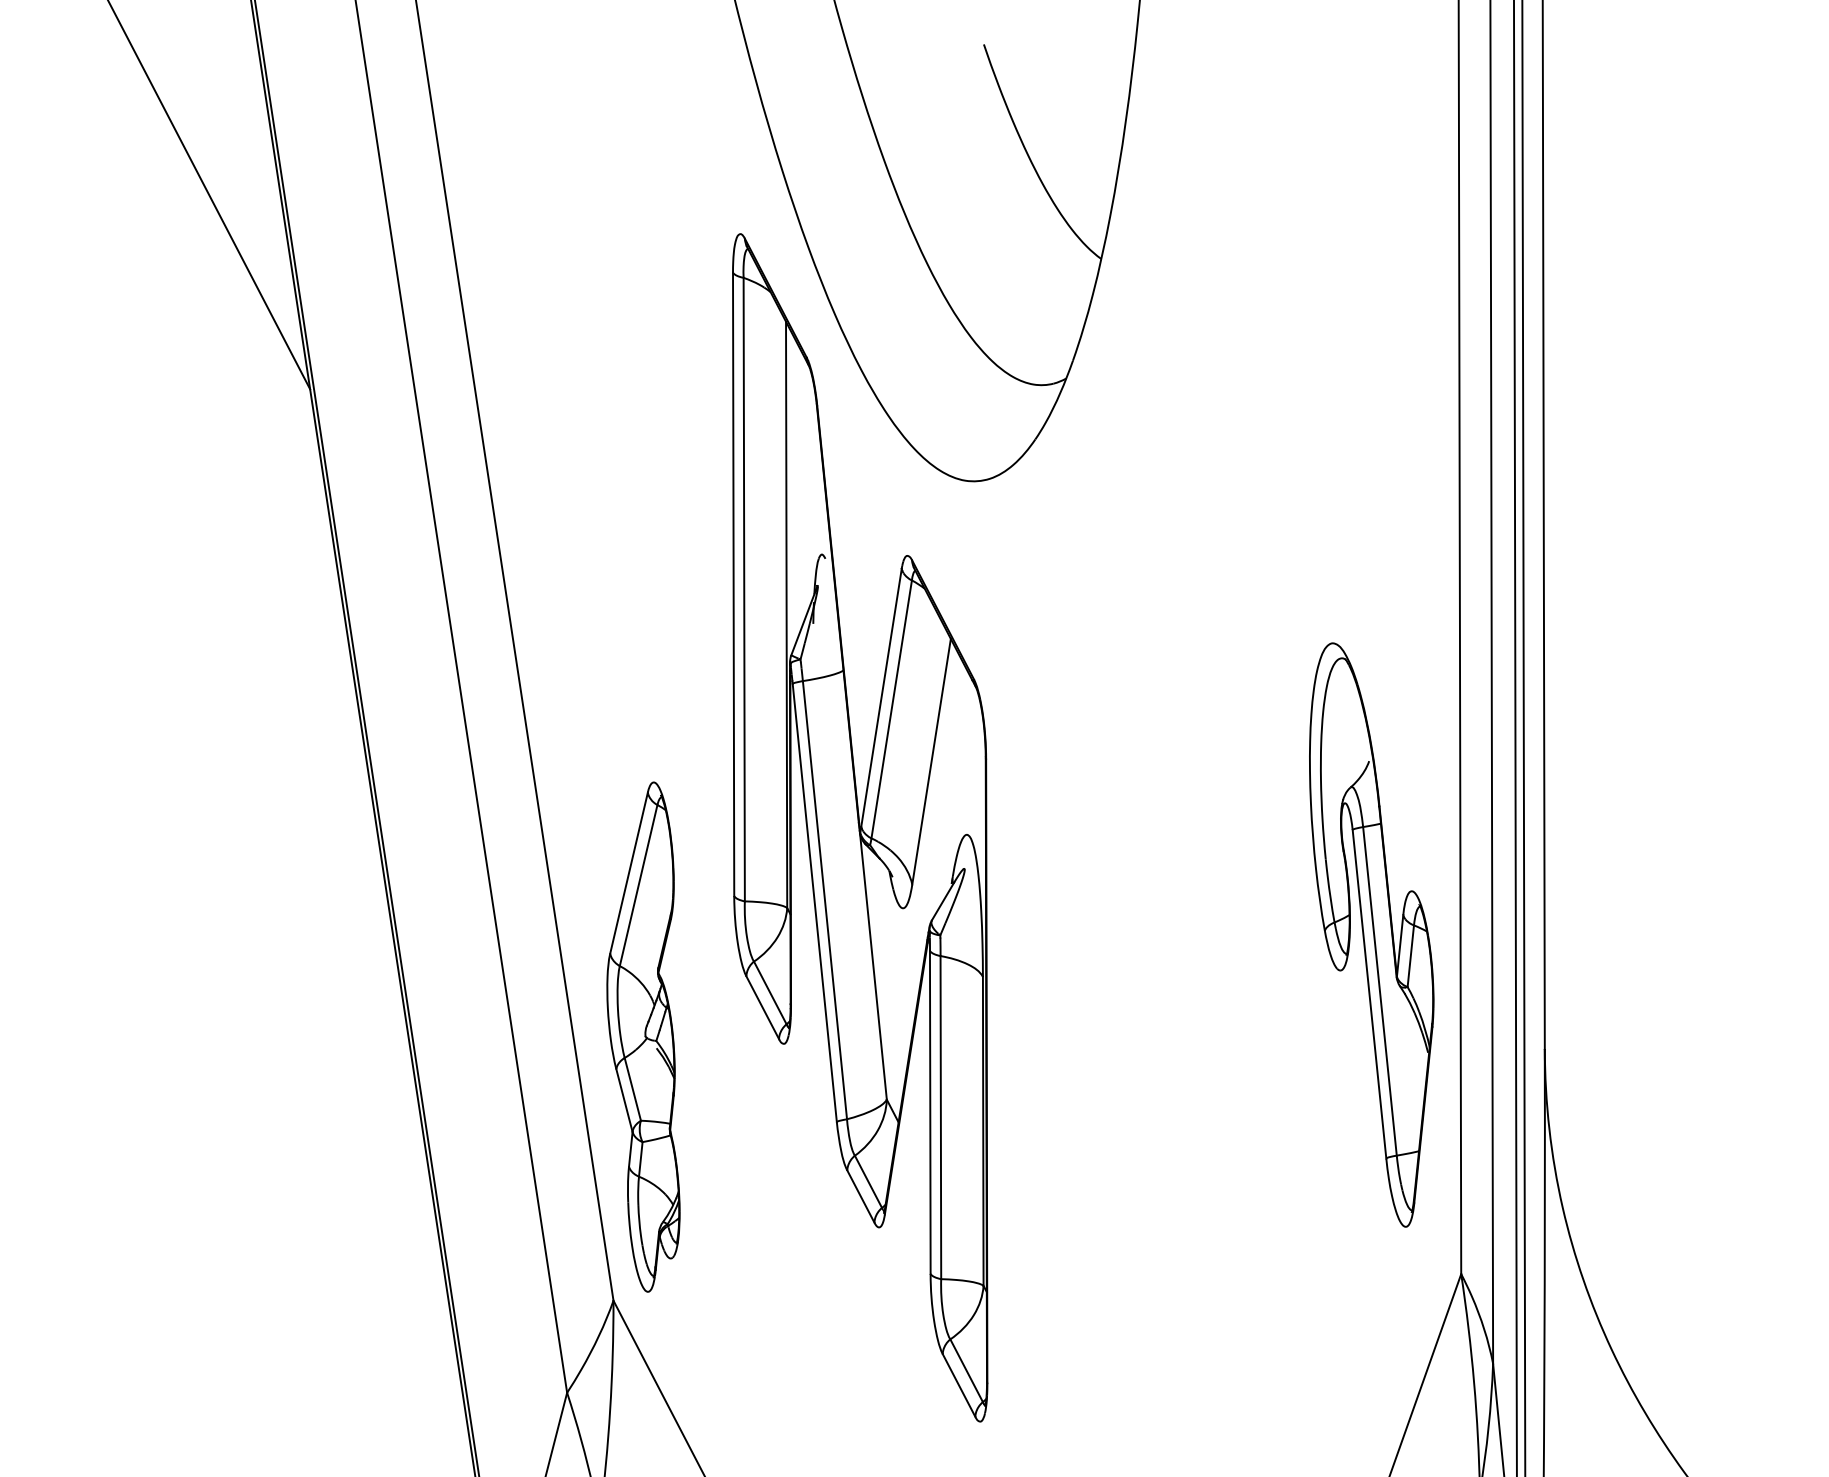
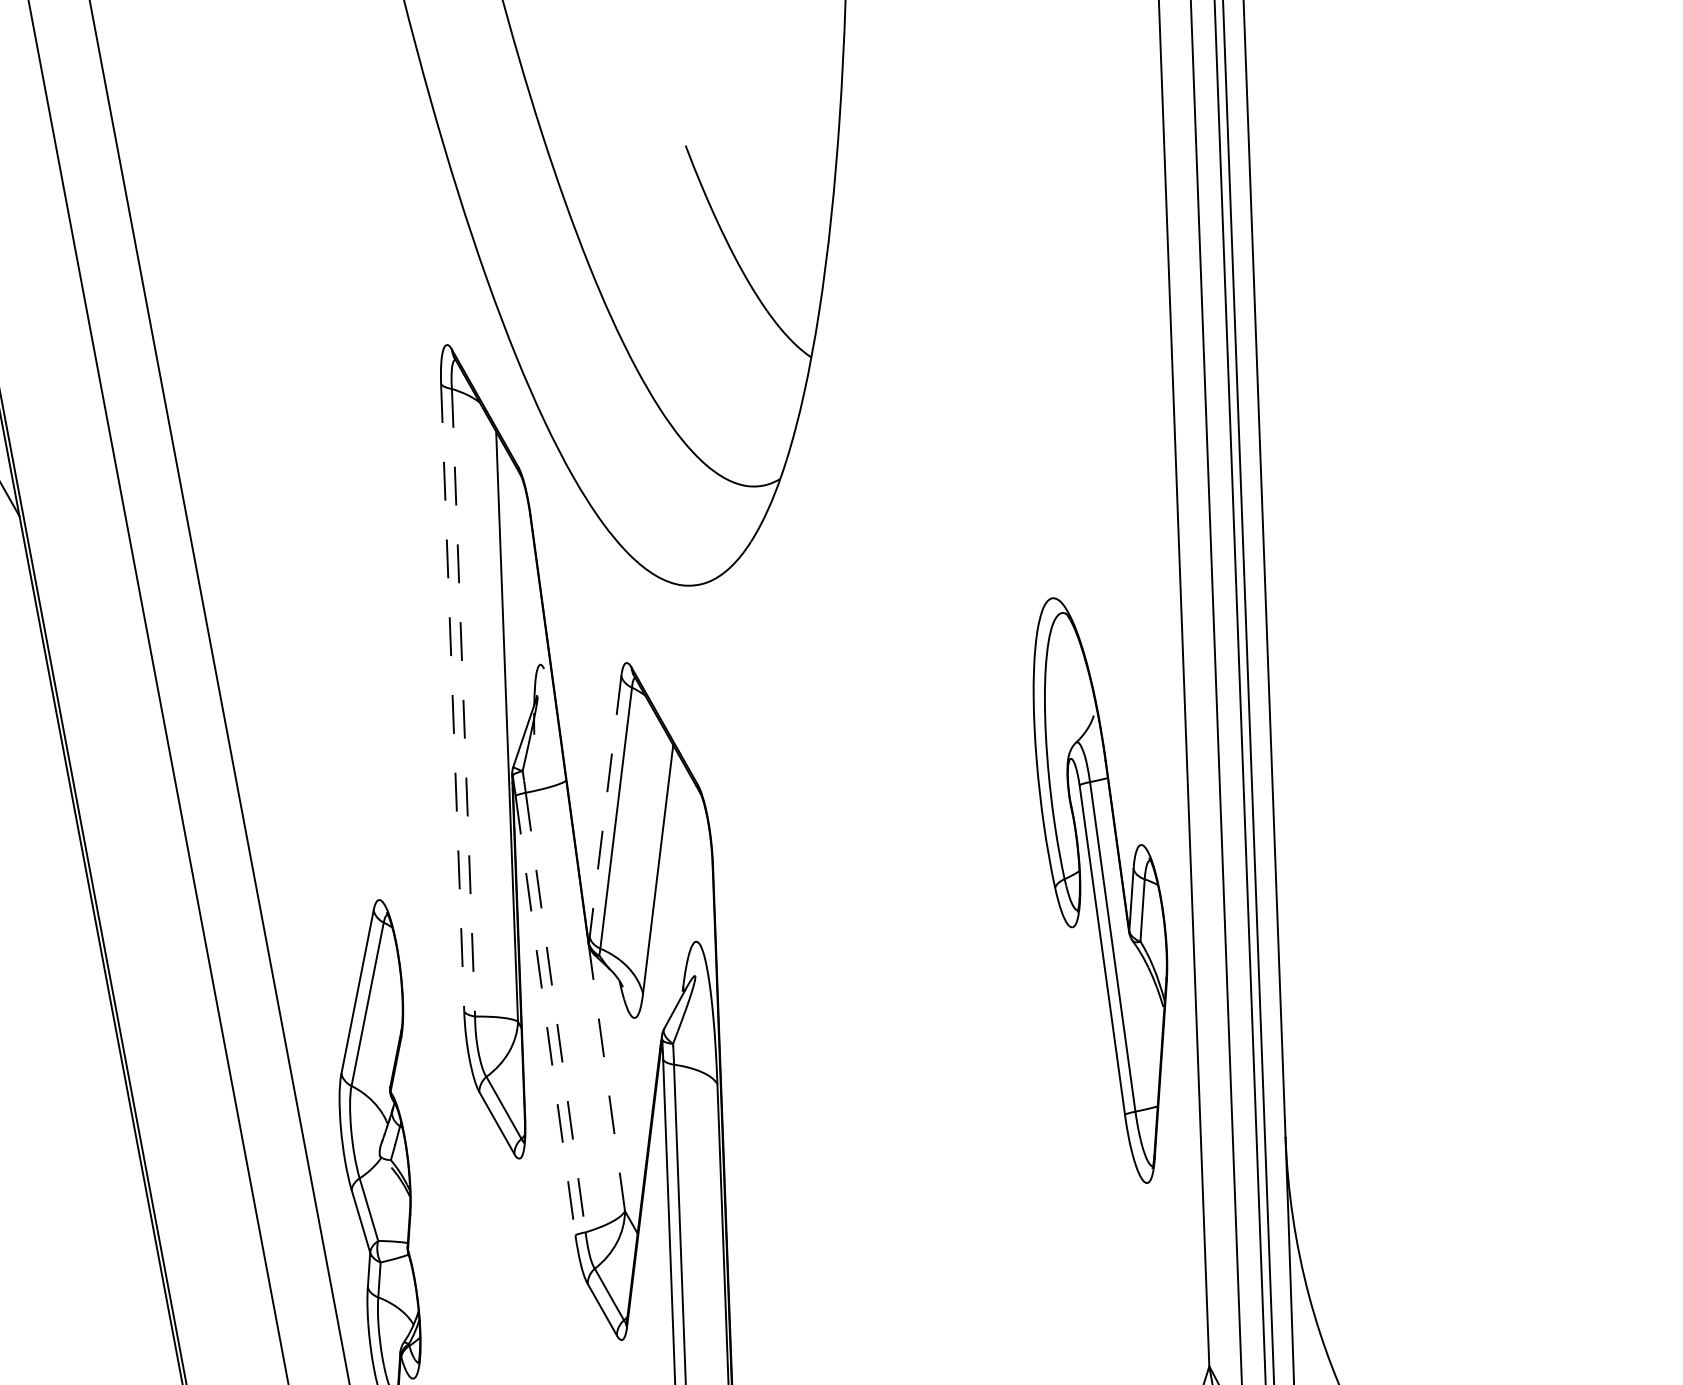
line: (733, 584) -> (452, 697), solid -> dashed
line: (744, 589) -> (463, 702), solid -> dashed
line: (881, 697) -> (605, 806), solid -> dashed
line: (825, 900) -> (556, 1012), solid -> dashed
line: (814, 903) -> (545, 1016), solid -> dashed
part: (1371, 934) -> (1102, 889), moved
line: (873, 966) -> (606, 1077), solid -> dashed

